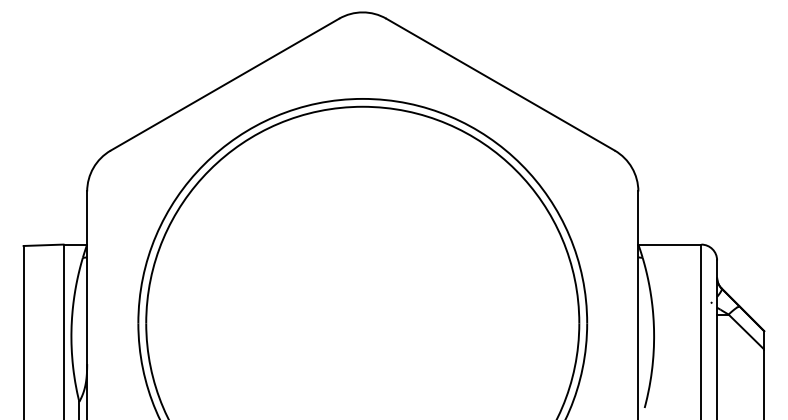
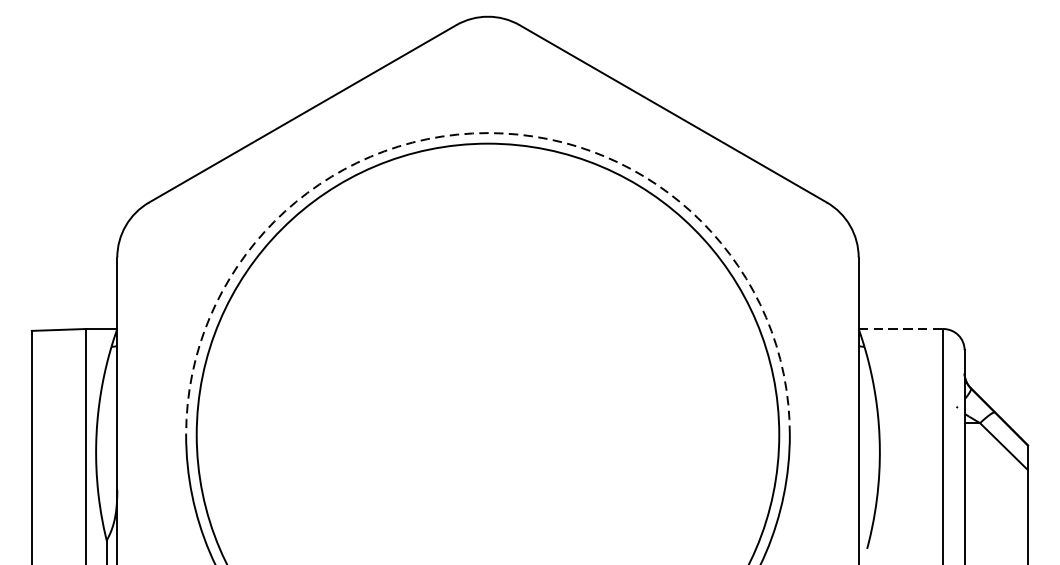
arc: (362, 98) -> (487, 132), solid -> dashed
line: (670, 244) -> (901, 328), solid -> dashed

